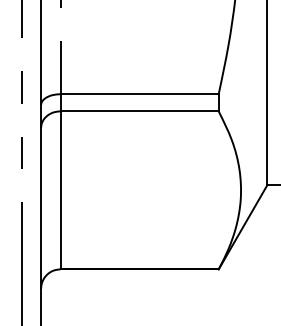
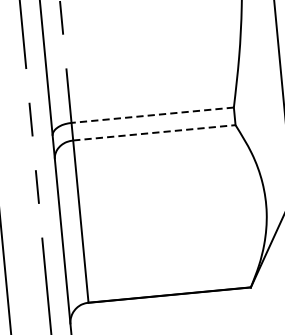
line: (139, 94) -> (152, 115), solid -> dashed
line: (140, 111) -> (155, 132), solid -> dashed

